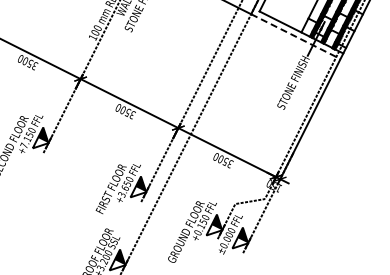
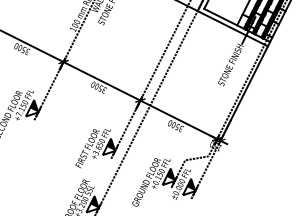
line: (295, 36) -> (232, 28), dashed -> solid

